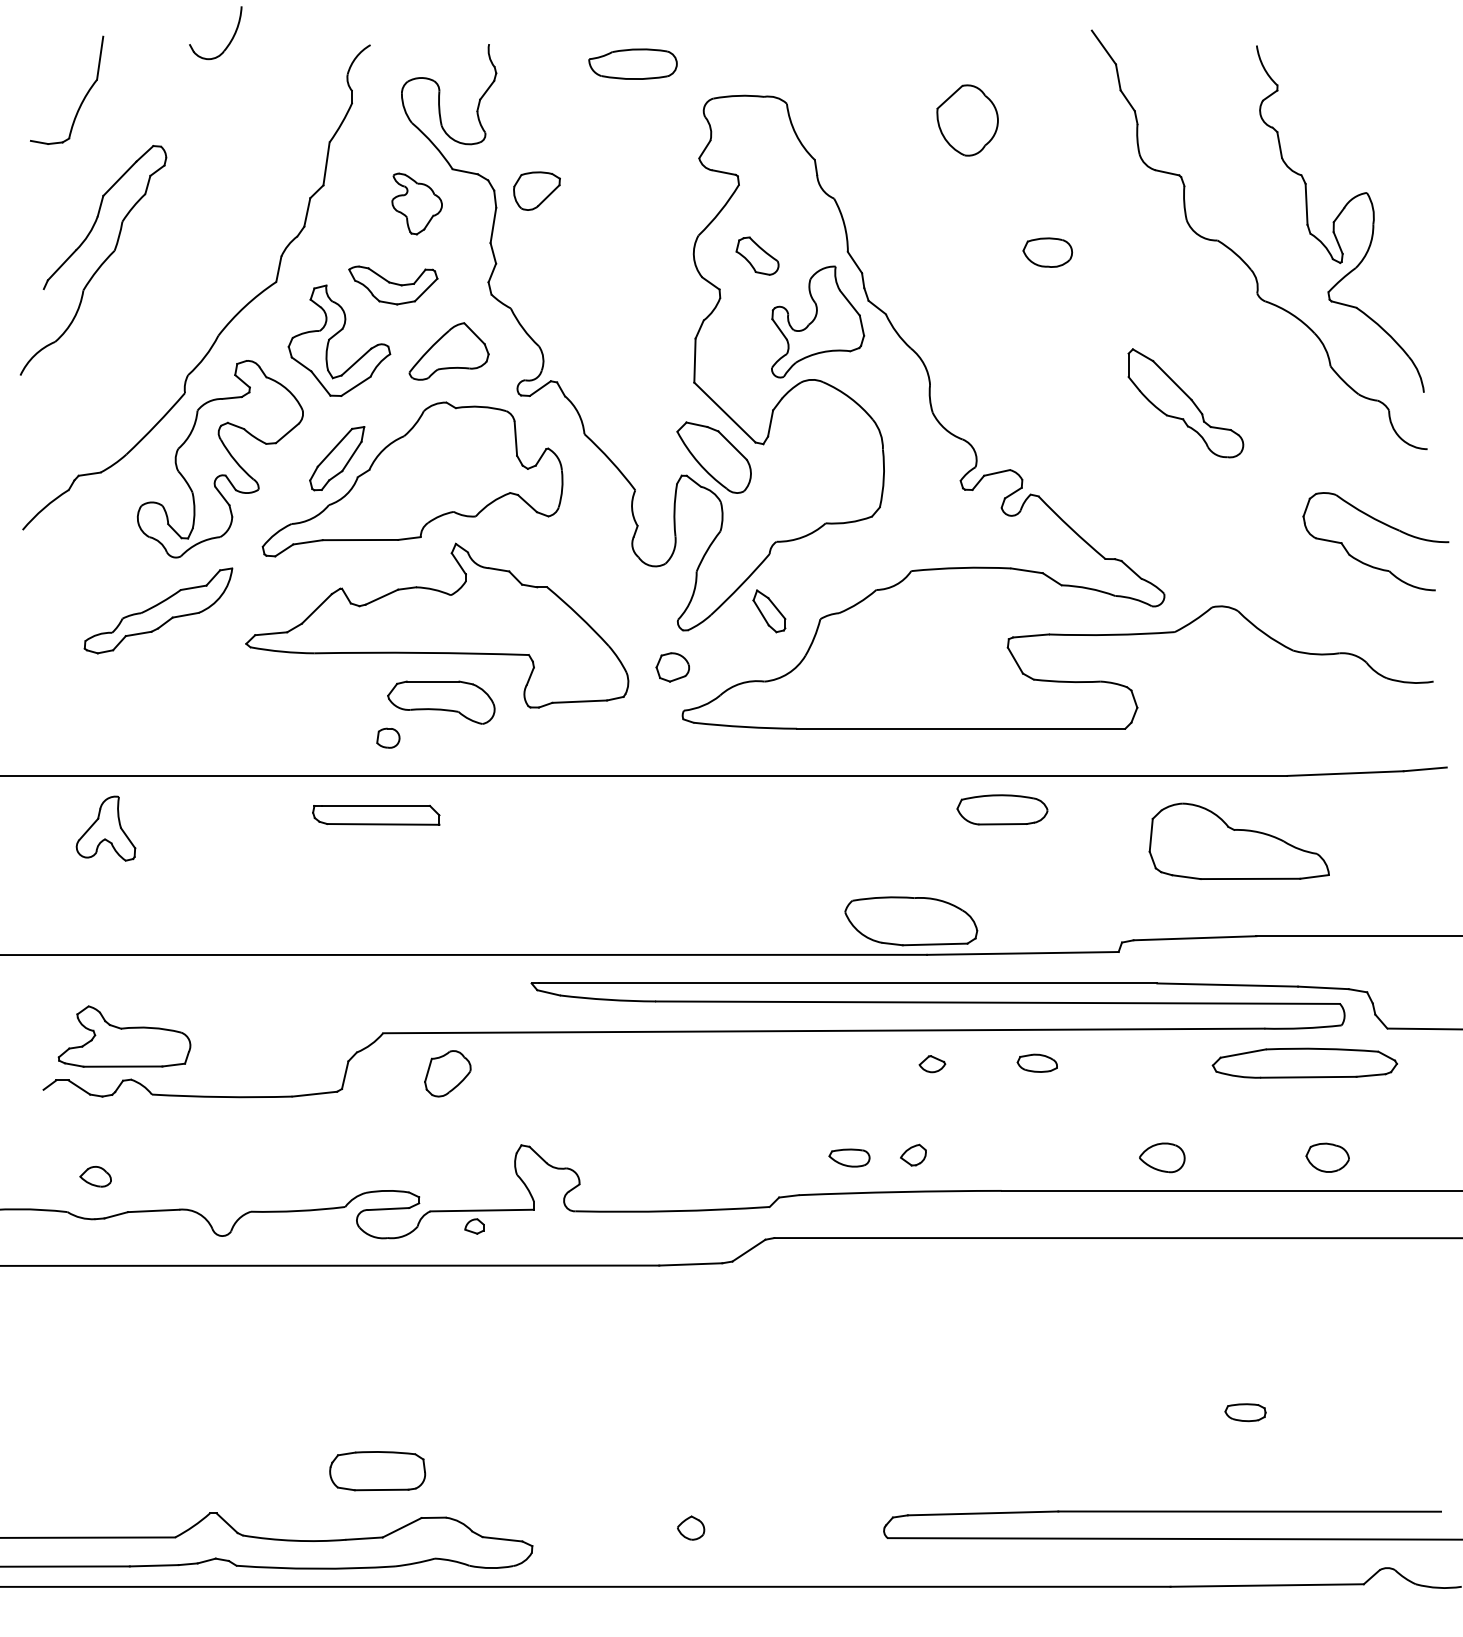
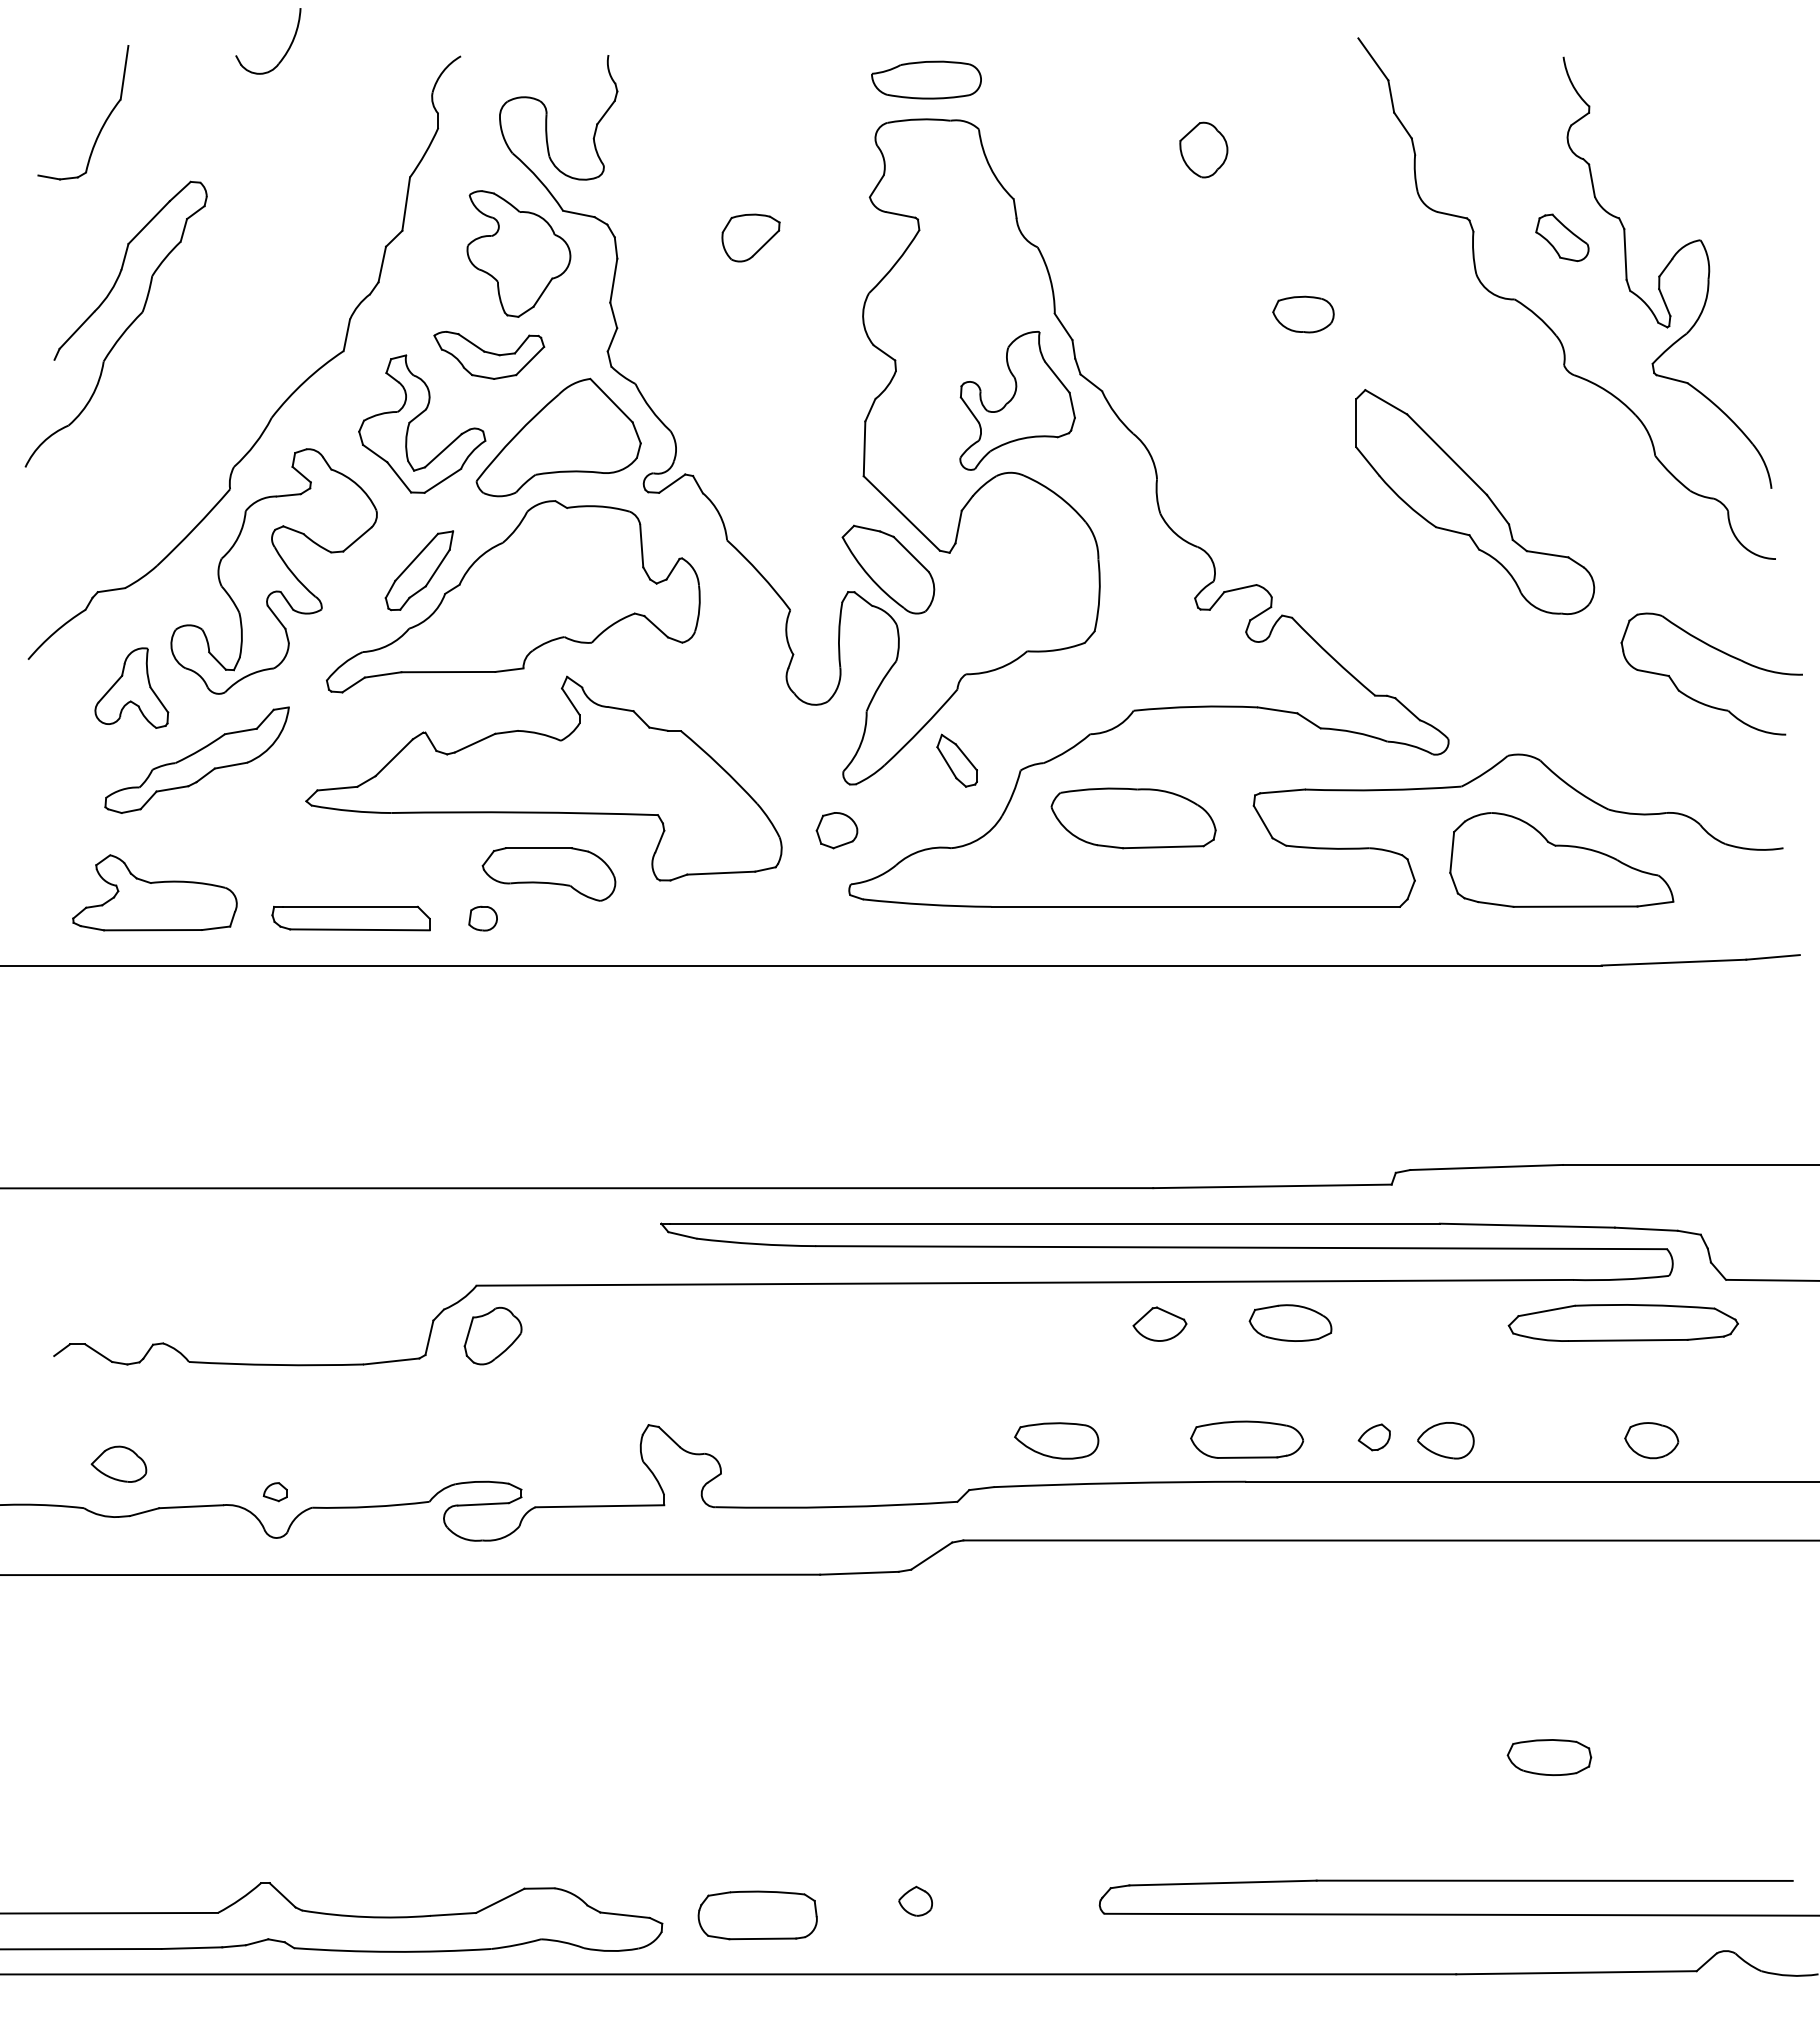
part: (633, 63) -> (926, 79), moved
part: (967, 119) -> (1203, 149), size x0.62
part: (536, 190) -> (750, 237), moved
part: (416, 203) -> (518, 253), size x1.67
part: (757, 255) -> (1562, 237), moved
part: (448, 351) -> (558, 437), size x1.67
part: (1186, 402) -> (1475, 501), size x1.67
part: (1002, 809) -> (1247, 1439), moved
part: (375, 815) -> (350, 918), moved
part: (105, 828) -> (131, 687), moved
part: (1239, 841) -> (1561, 859), moved
part: (911, 921) -> (1133, 818), moved
part: (124, 1036) -> (154, 892), moved
part: (1037, 1062) -> (1290, 1322), size x1.67
part: (932, 1063) -> (1159, 1323), size x1.67
part: (447, 1073) -> (492, 1335), moved
part: (912, 1155) -> (1373, 1437), moved
part: (849, 1157) -> (1056, 1440), size x1.67
part: (95, 1176) -> (118, 1463), size x1.43
part: (473, 1226) -> (274, 1492), moved
part: (1245, 1412) -> (1549, 1757), size x1.67
part: (377, 1471) -> (757, 1915), moved
part: (690, 1527) -> (915, 1900), moved

